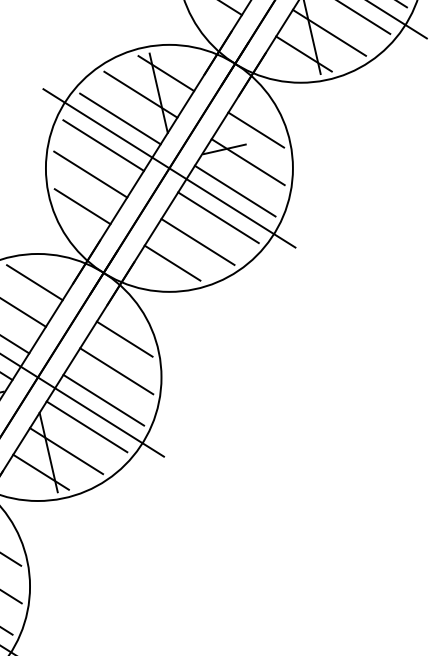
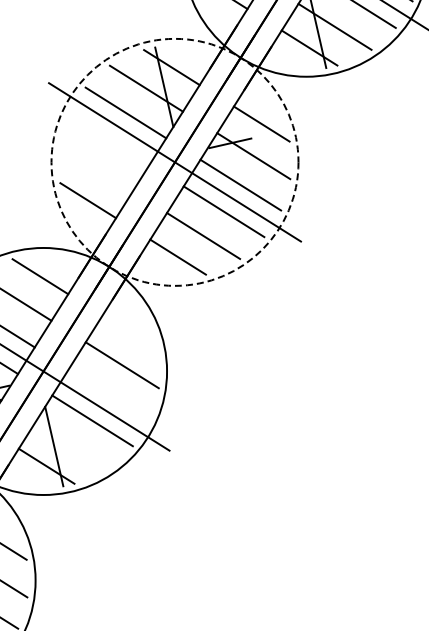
line: (103, 145) -> (109, 139), removed
circle: (168, 167) -> (174, 161), solid -> dashed
line: (90, 174) -> (96, 168), removed
line: (124, 338) -> (130, 332), removed
line: (103, 399) -> (109, 393), removed
line: (66, 451) -> (72, 445), removed

